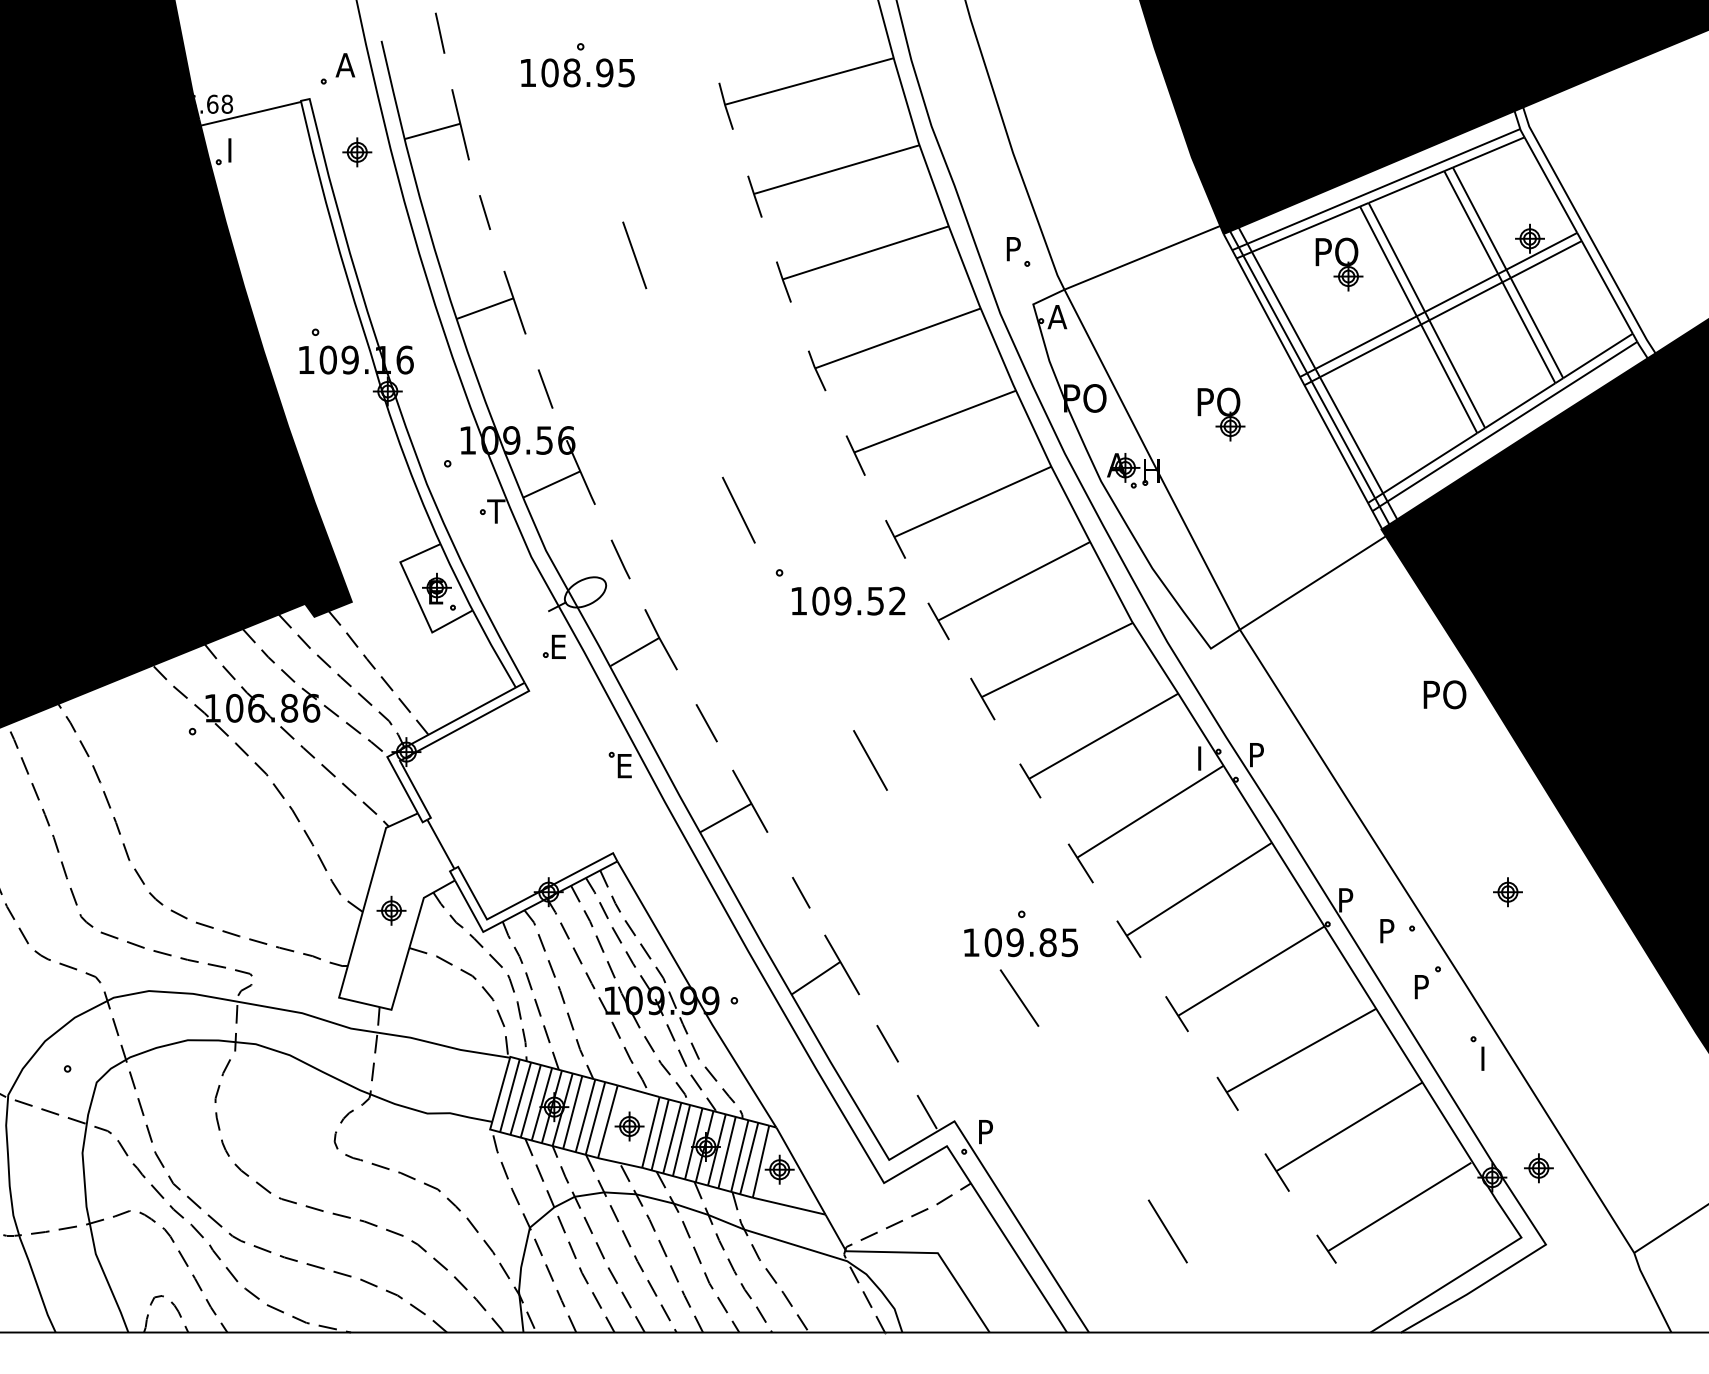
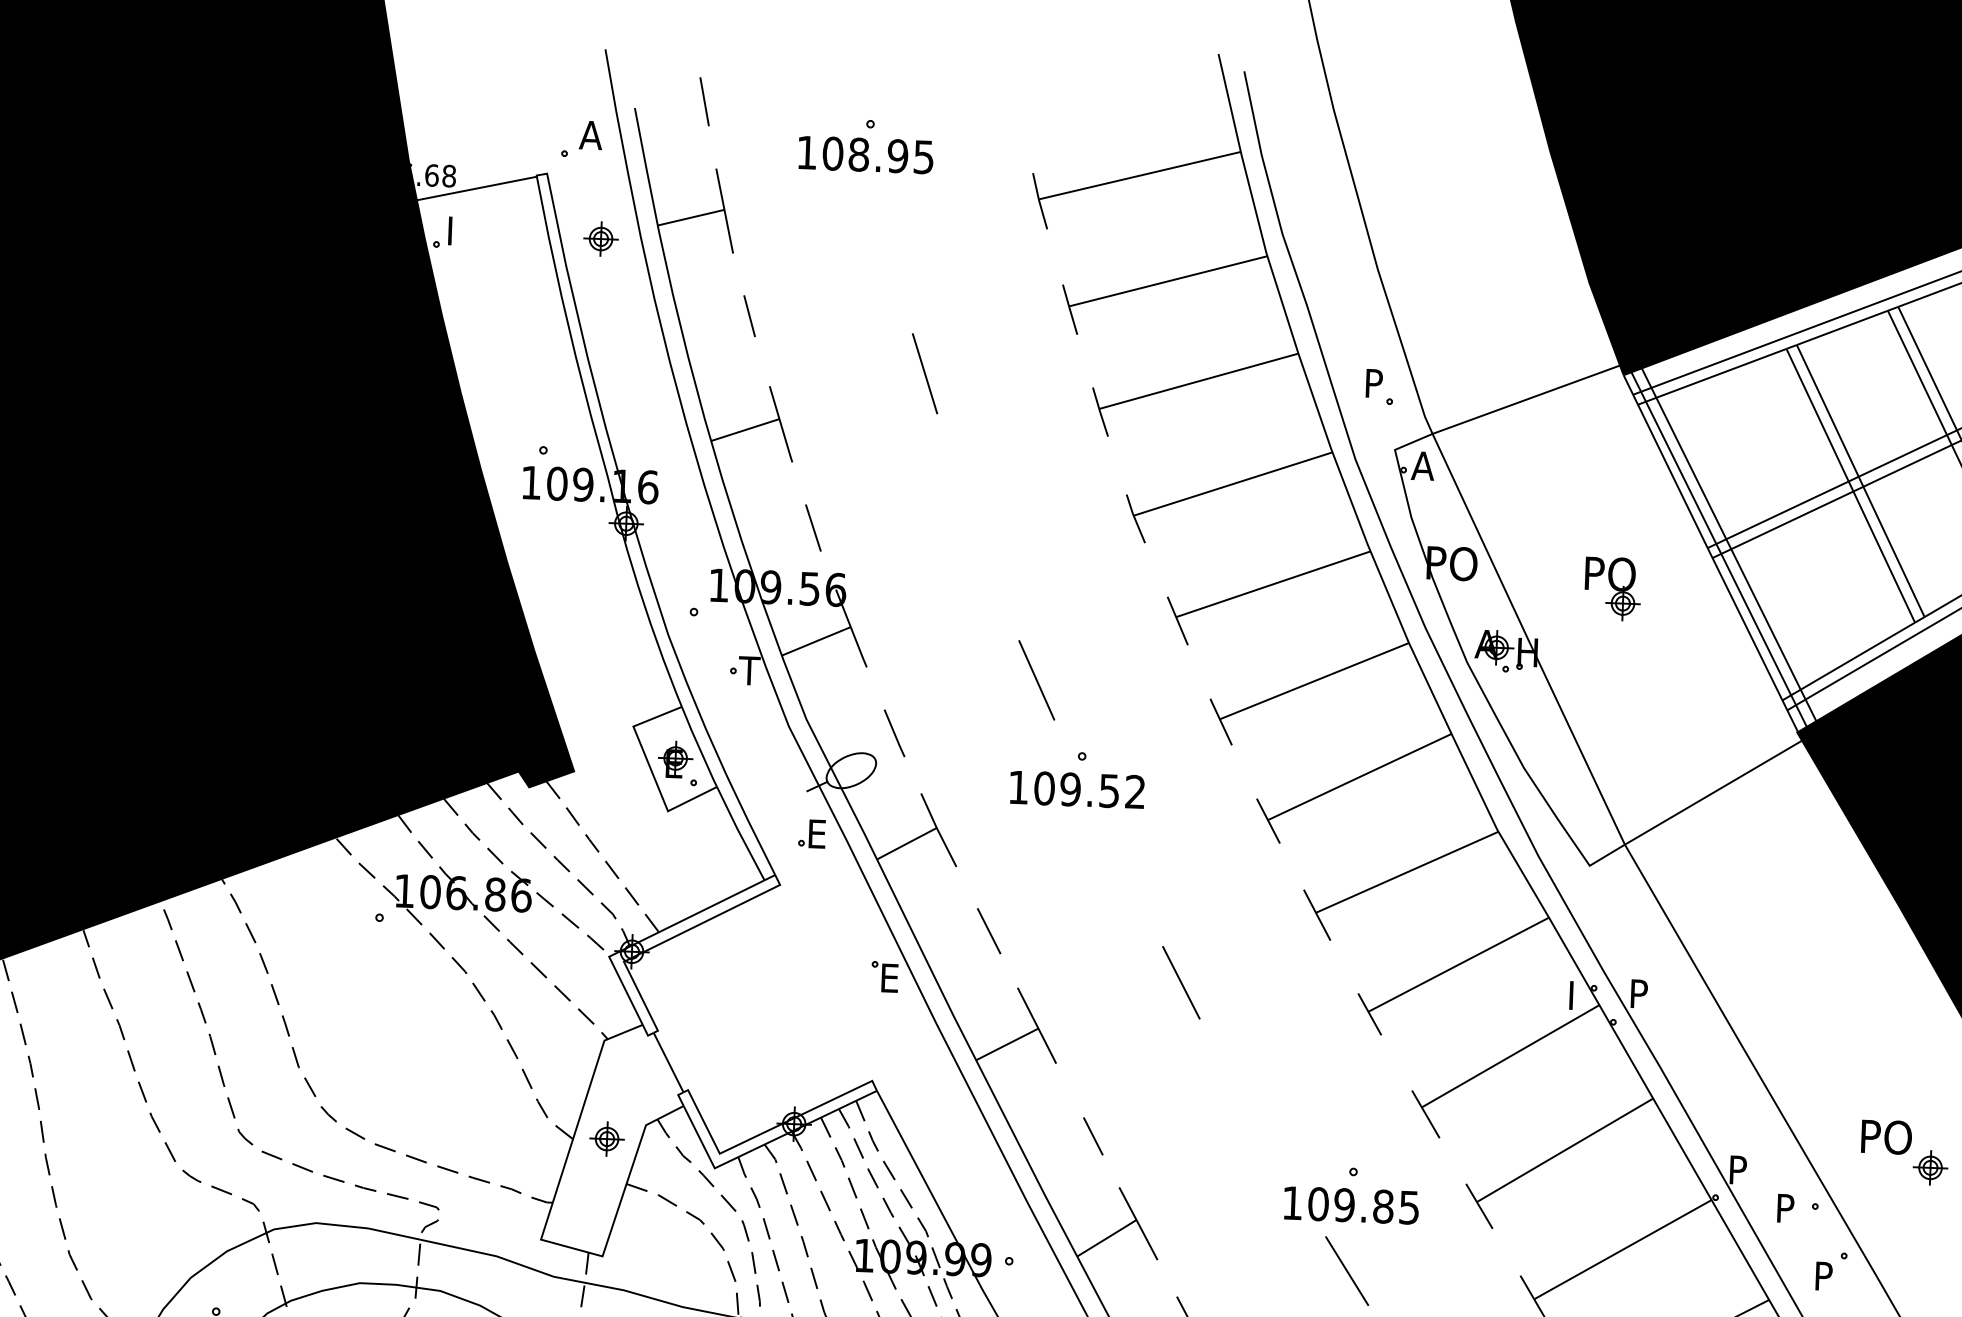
part: (1339, 264) -> (1759, 416), removed
text: (848, 600) -> (1077, 789), moved
text: (1444, 694) -> (1886, 1136), moved

